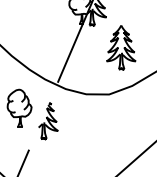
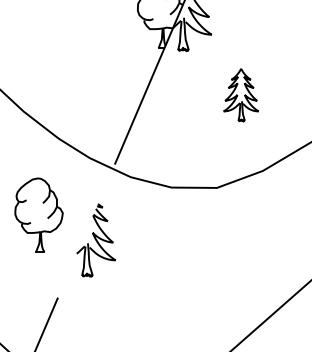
part: (121, 47) -> (241, 94), size x0.6

